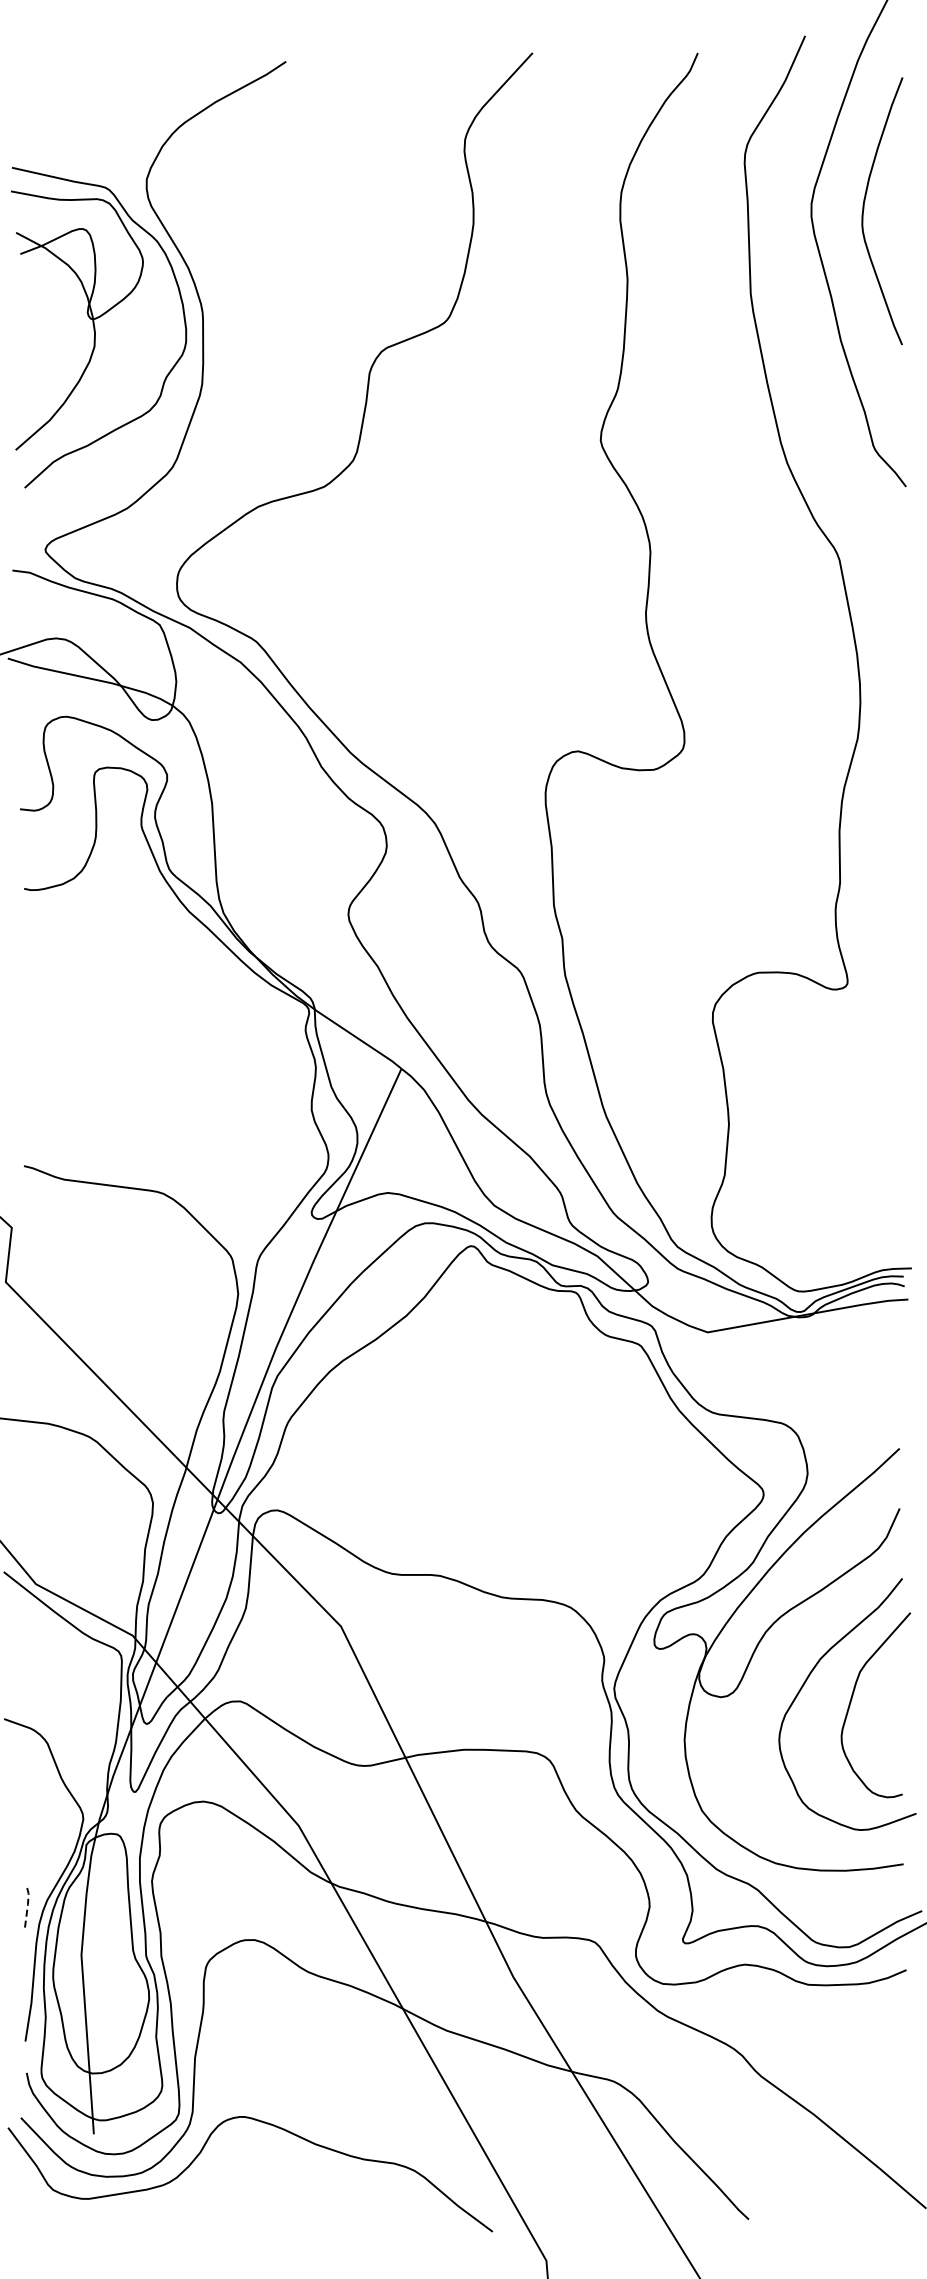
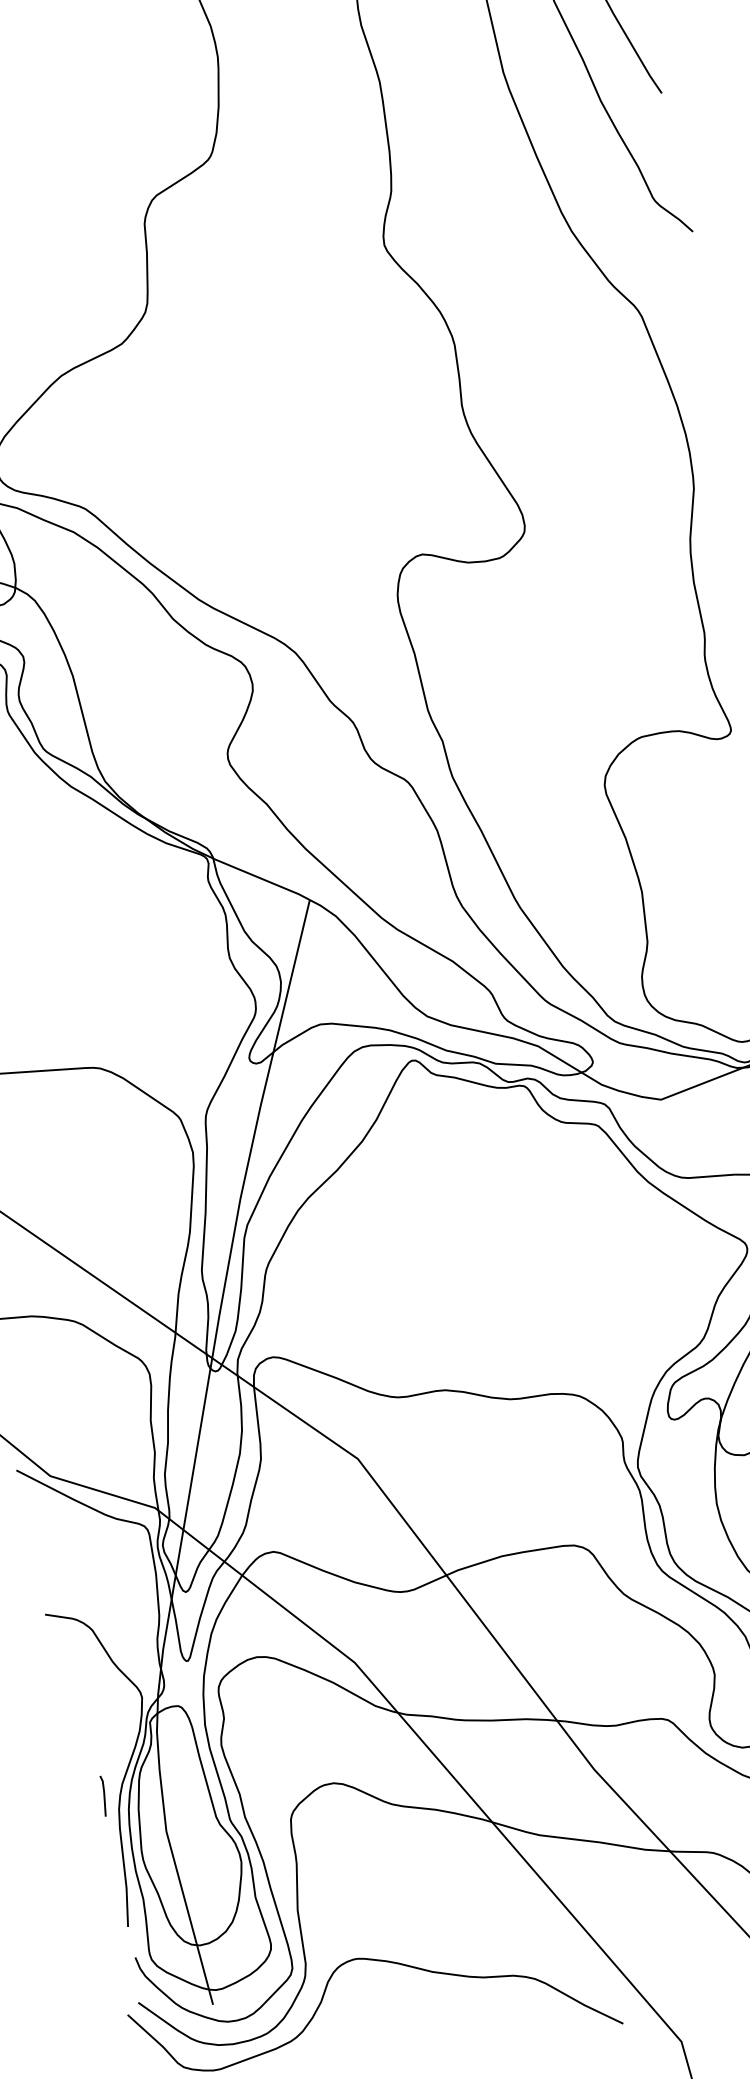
line: (27, 1908) -> (104, 1796), dashed -> solid

